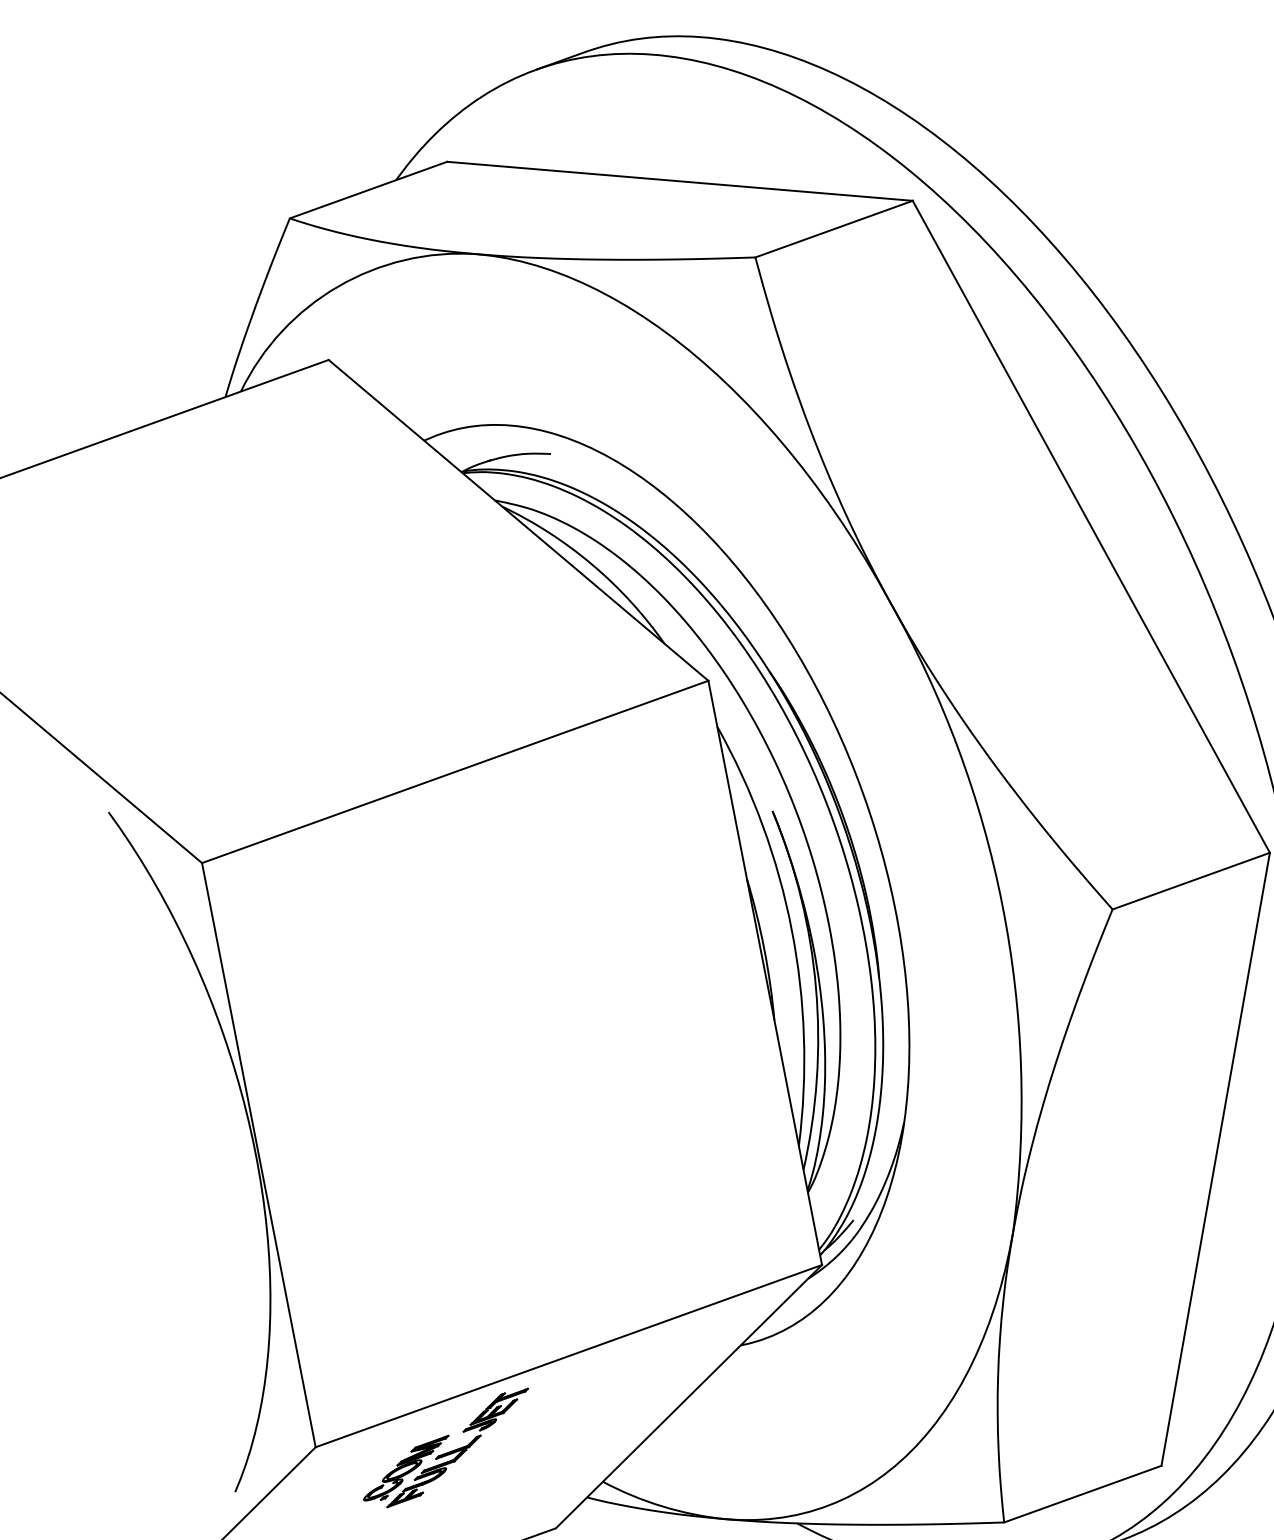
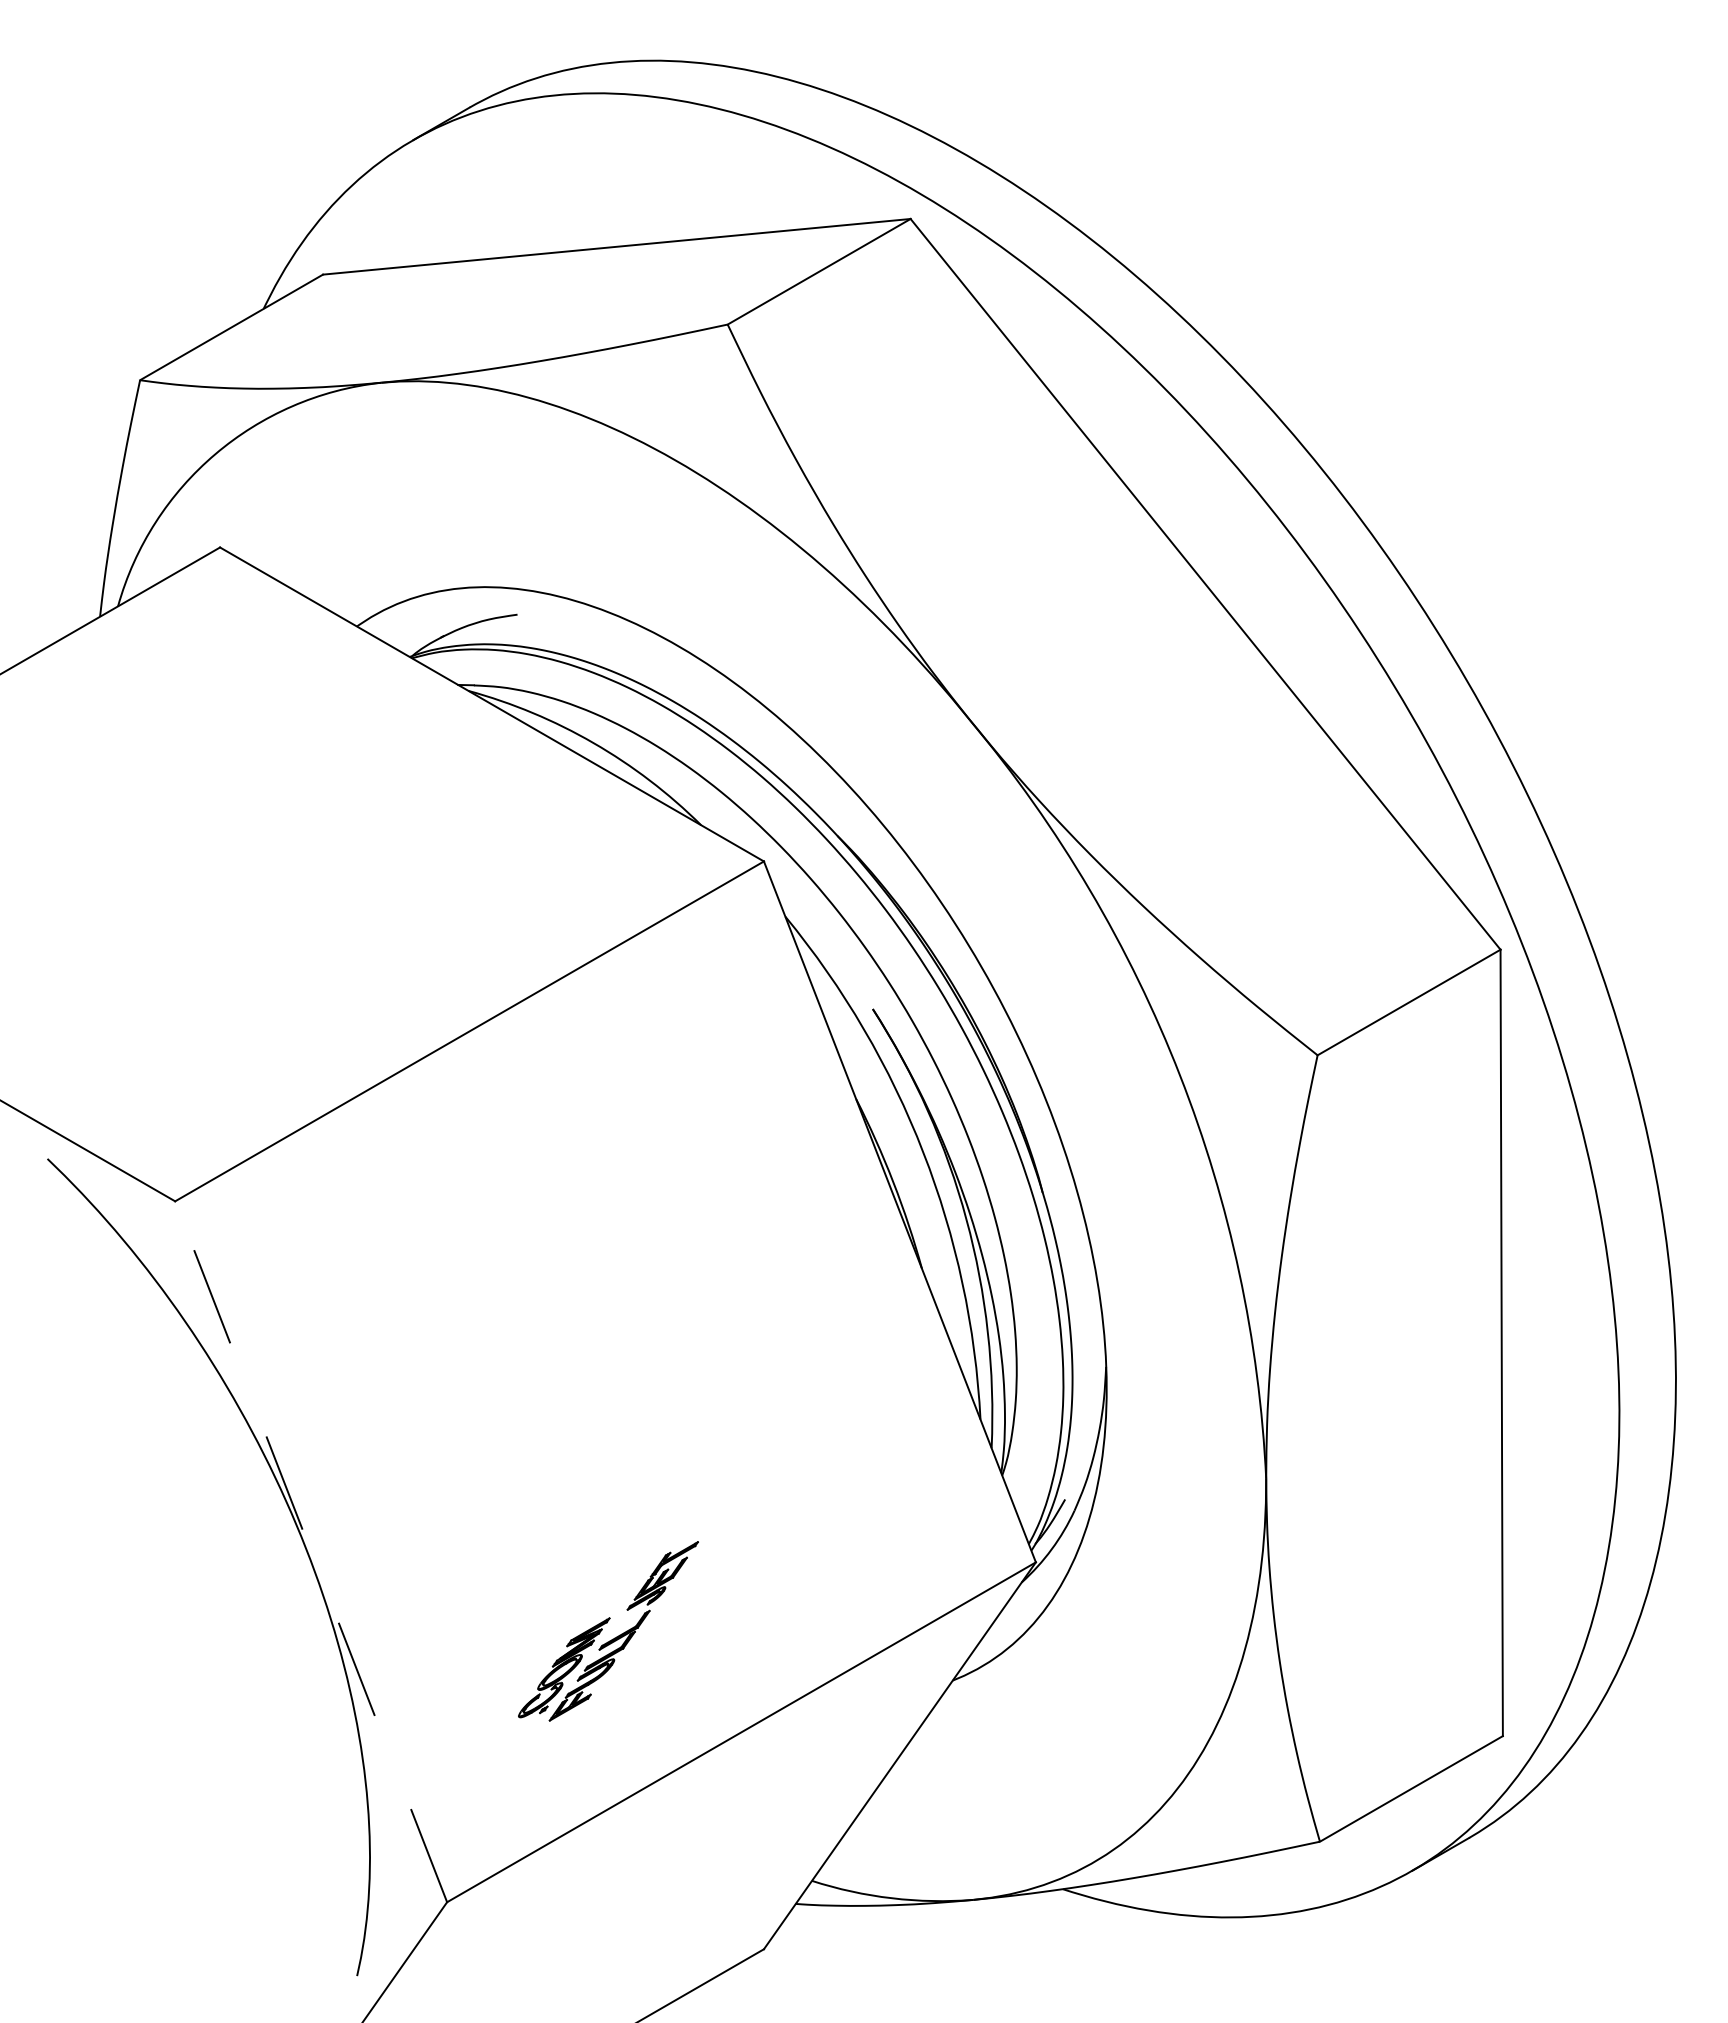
line: (259, 1154) -> (311, 1551), solid -> dashed
part: (441, 1444) -> (602, 1630), moved

